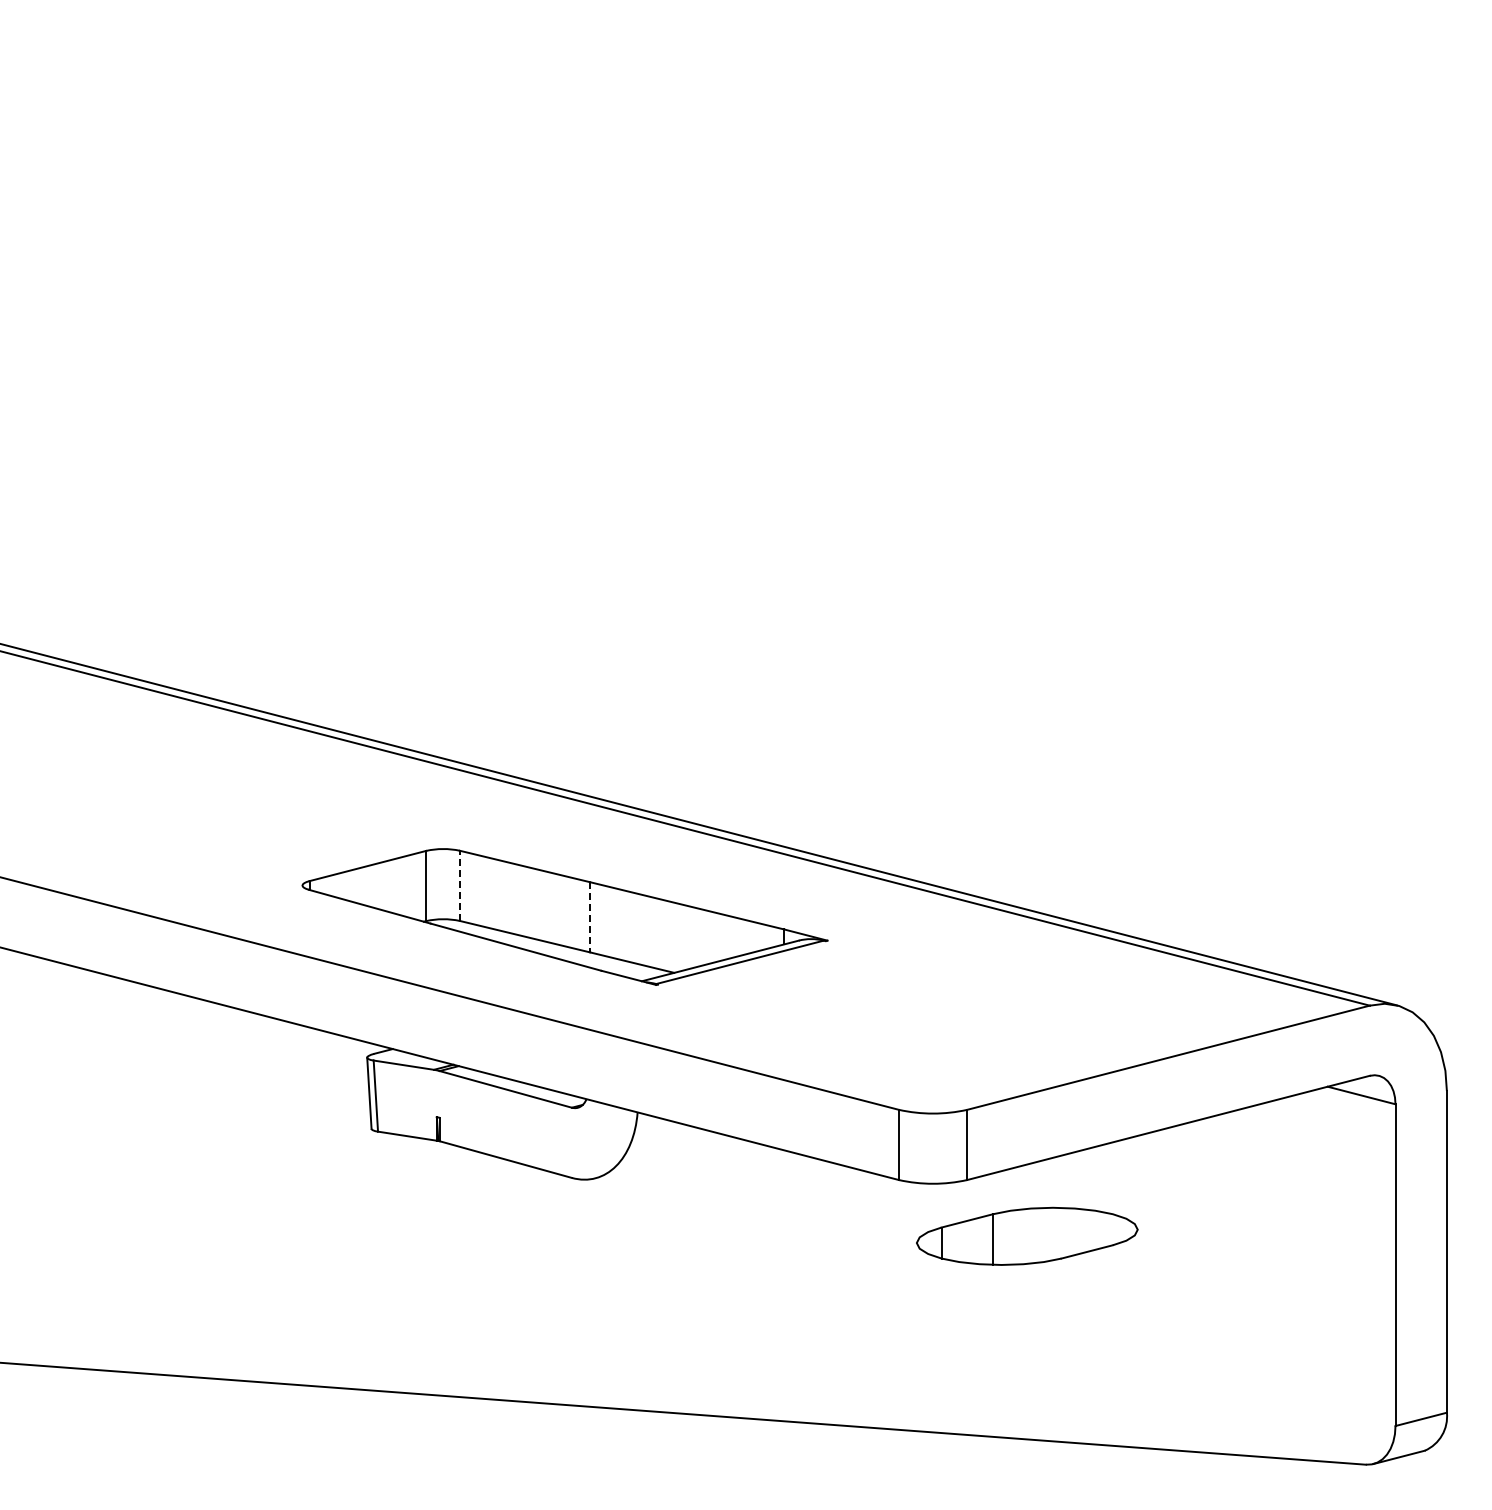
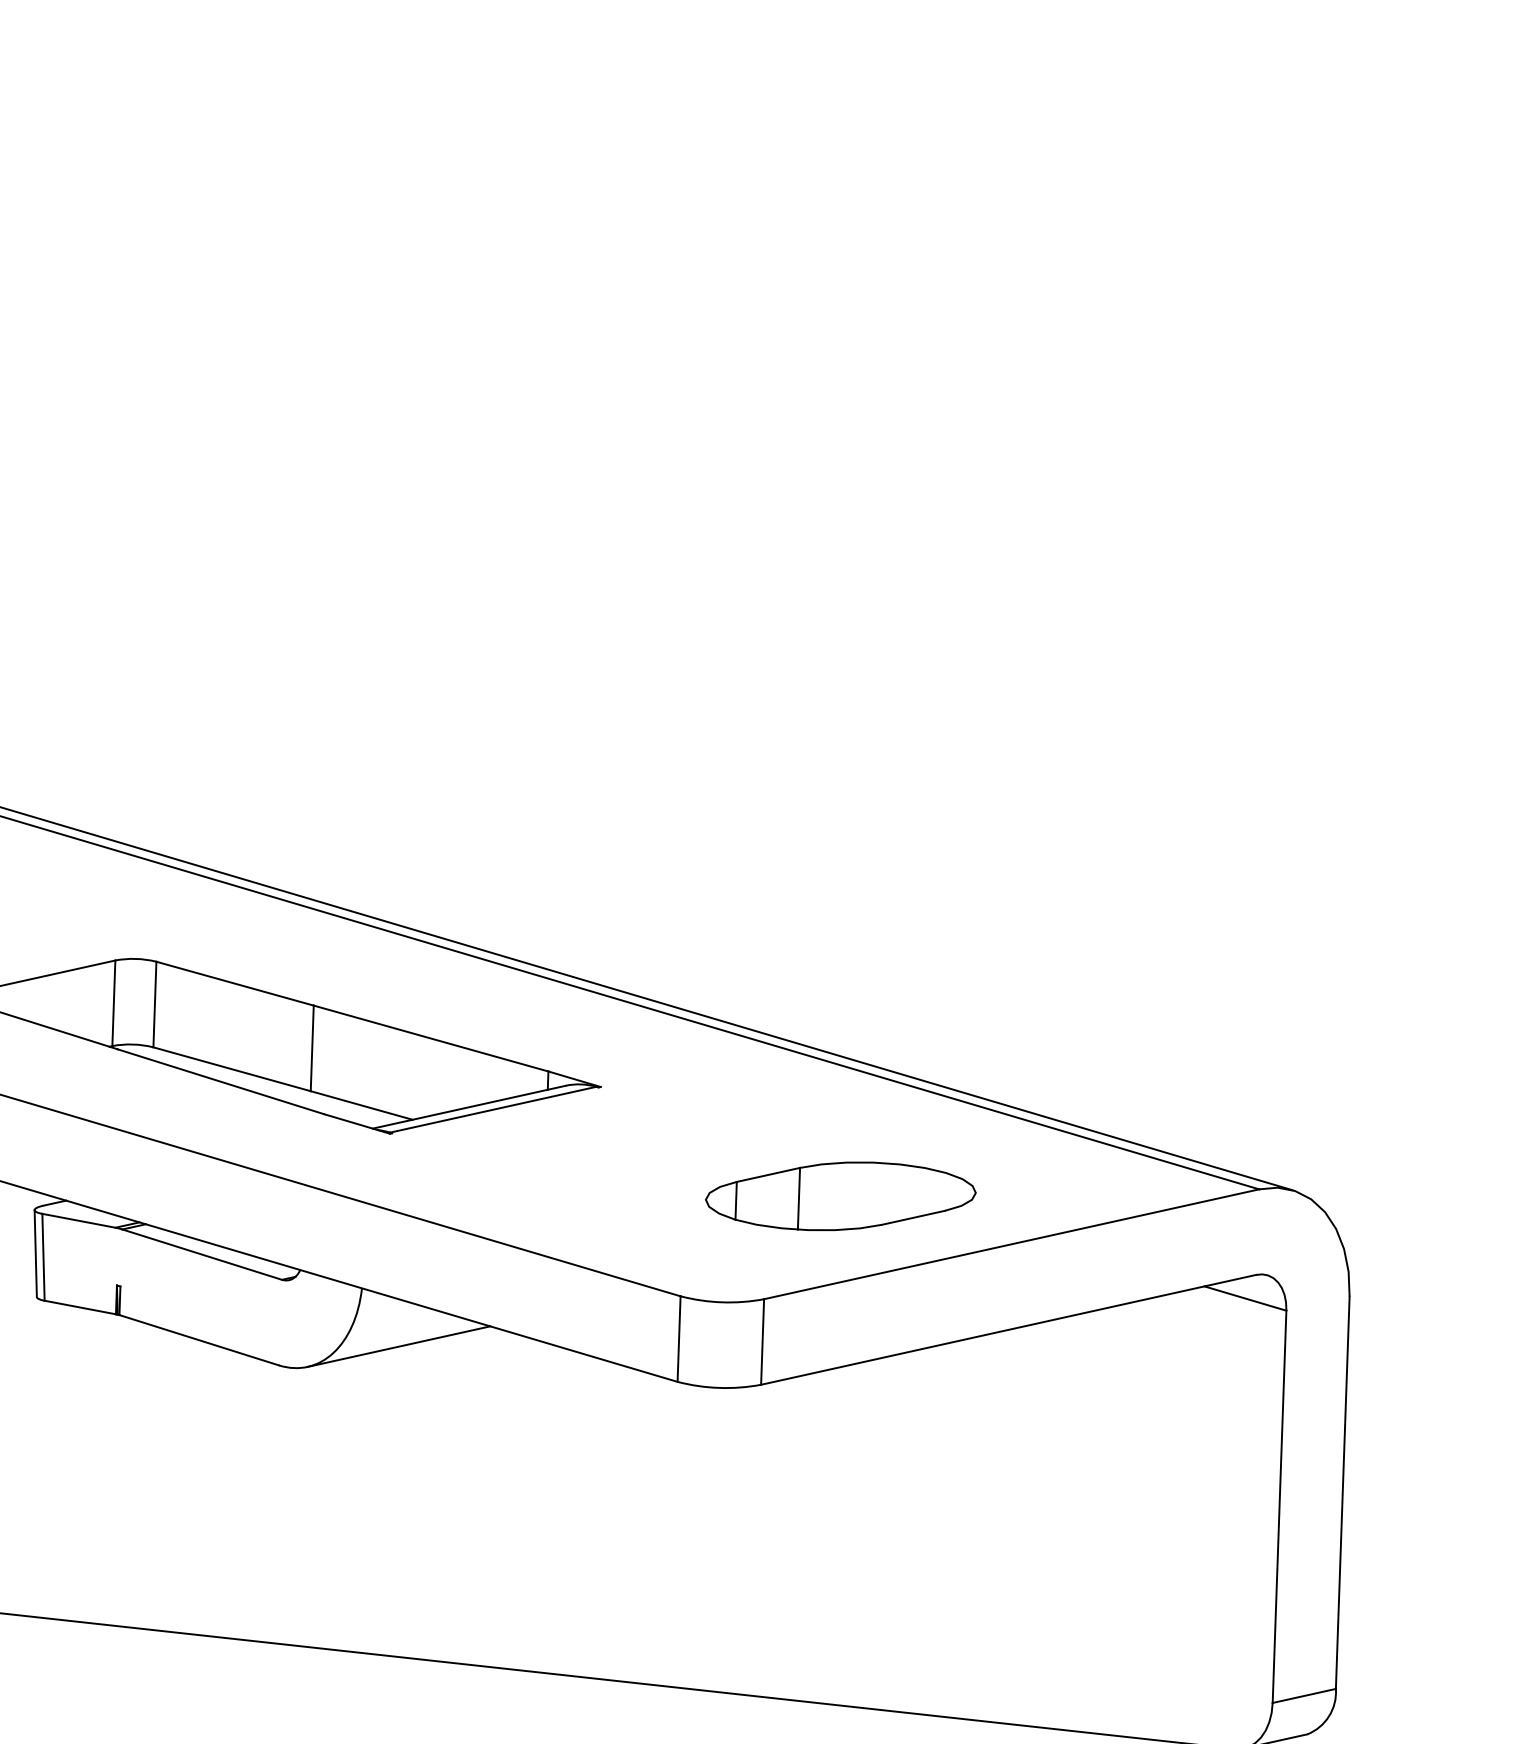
line: (459, 885) -> (154, 1004), dashed -> solid
line: (590, 917) -> (312, 1048), dashed -> solid
line: (669, 1158) -> (398, 1345), added
part: (1027, 1235) -> (841, 1195), moved

